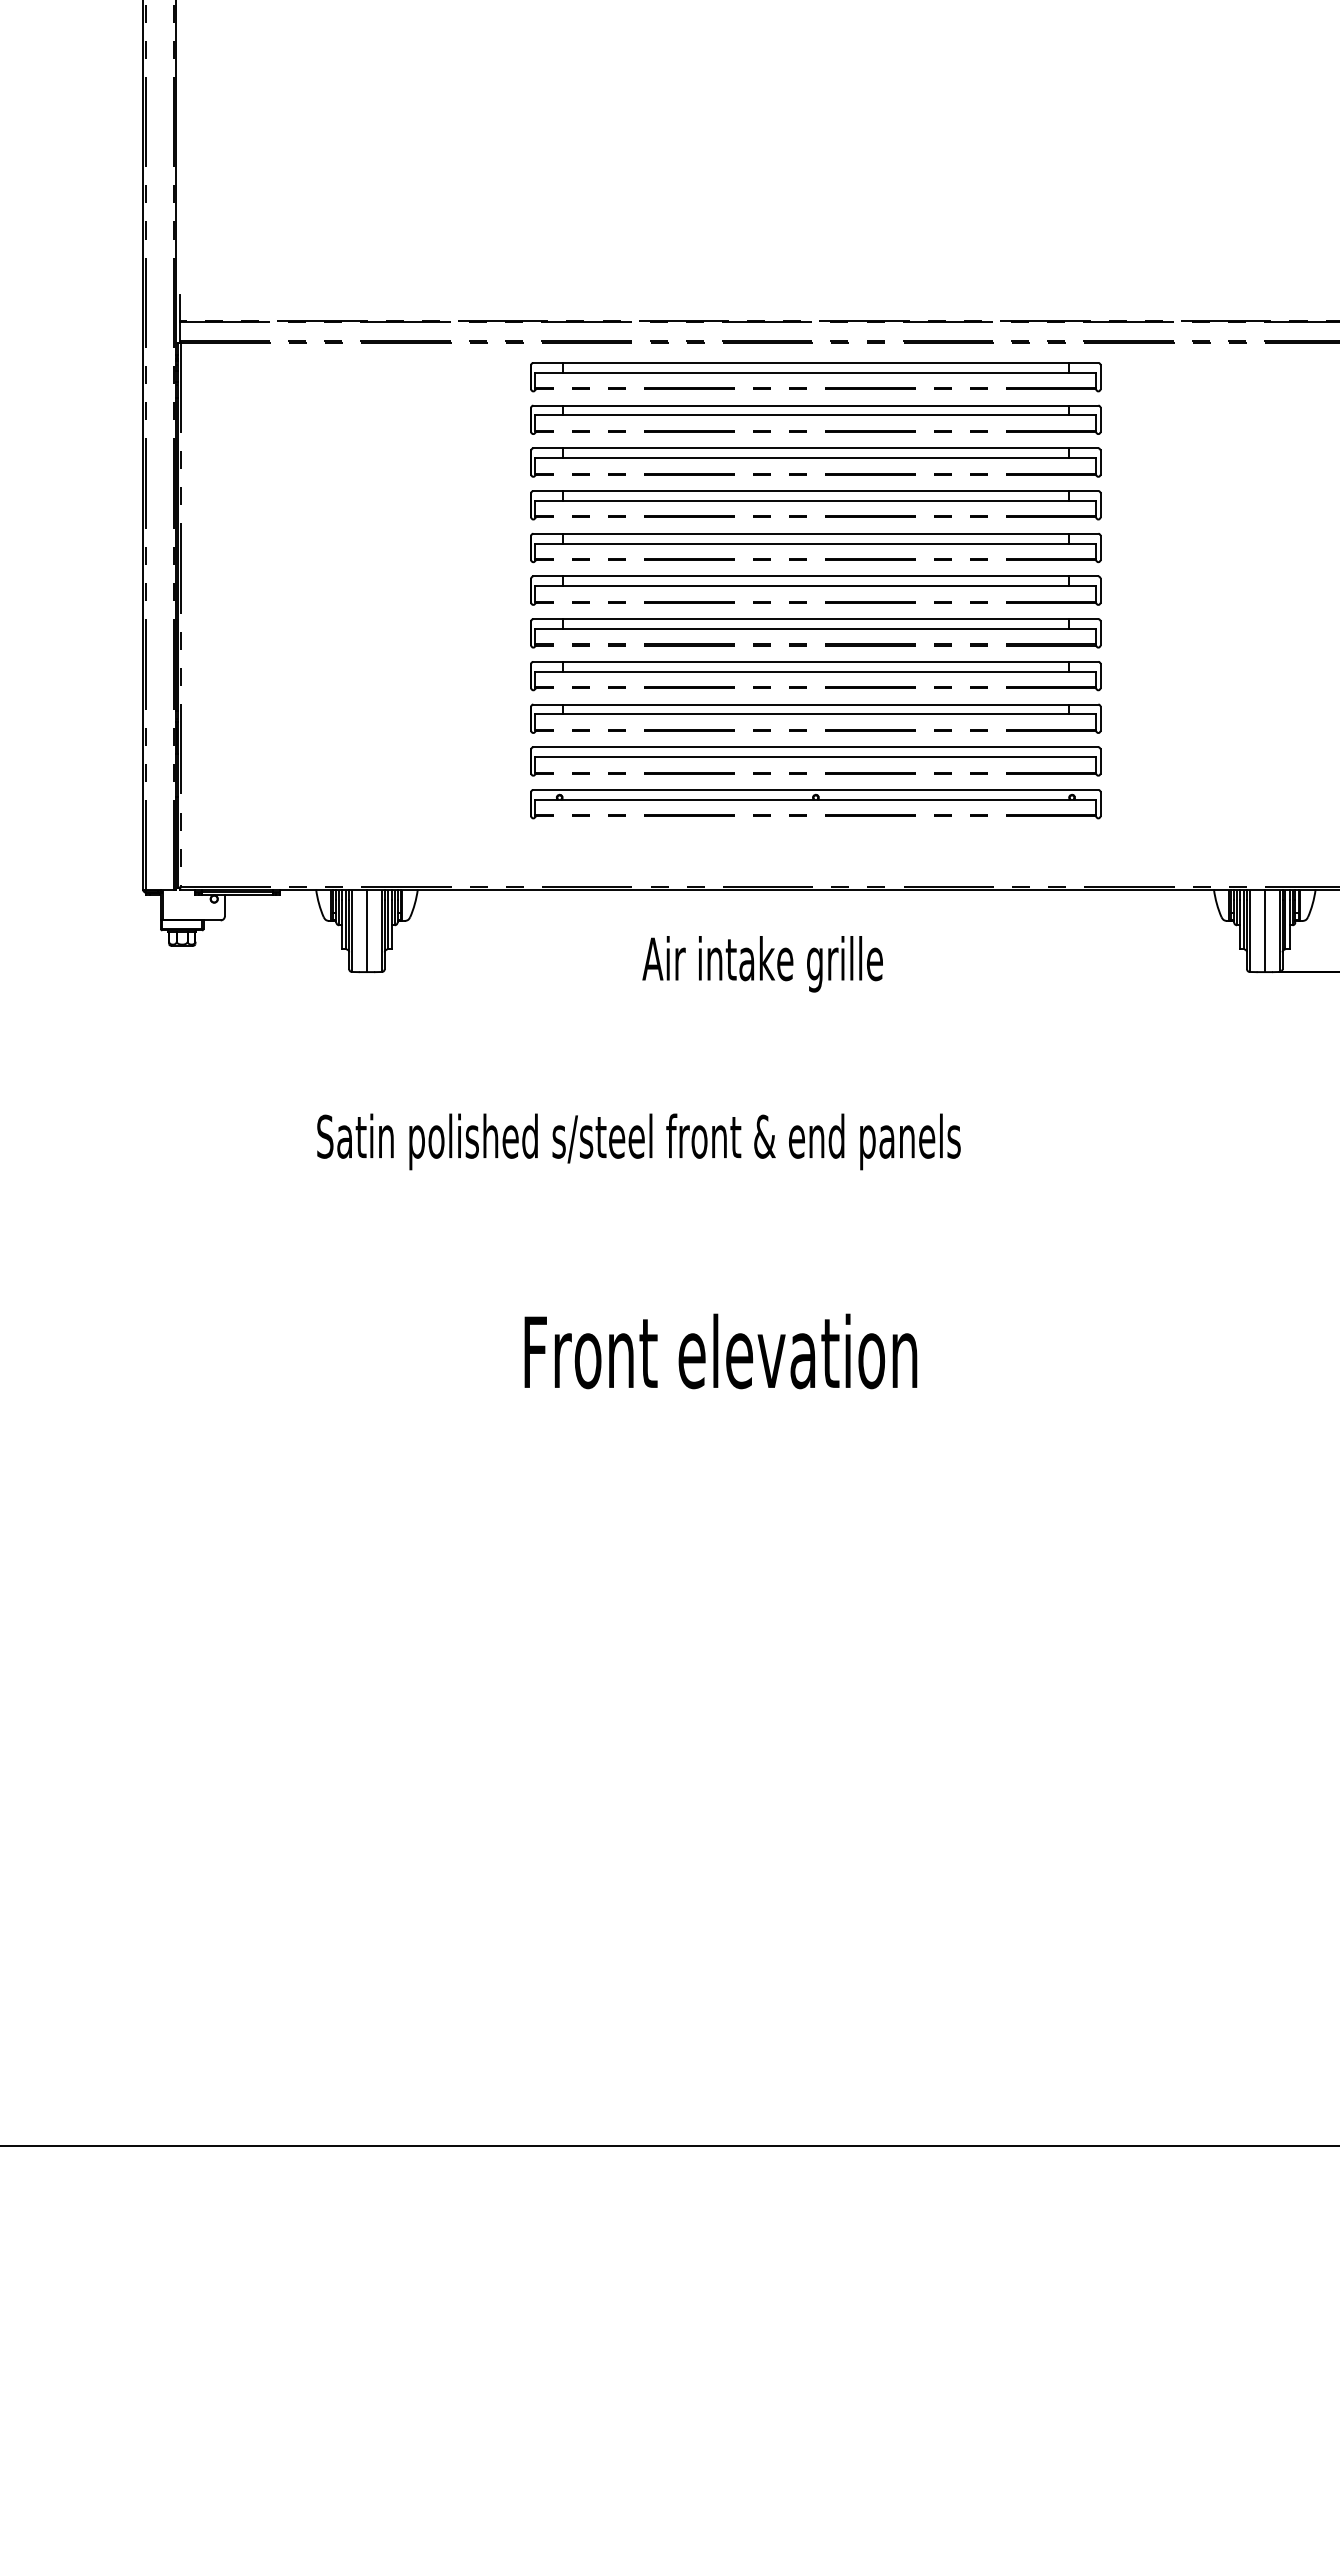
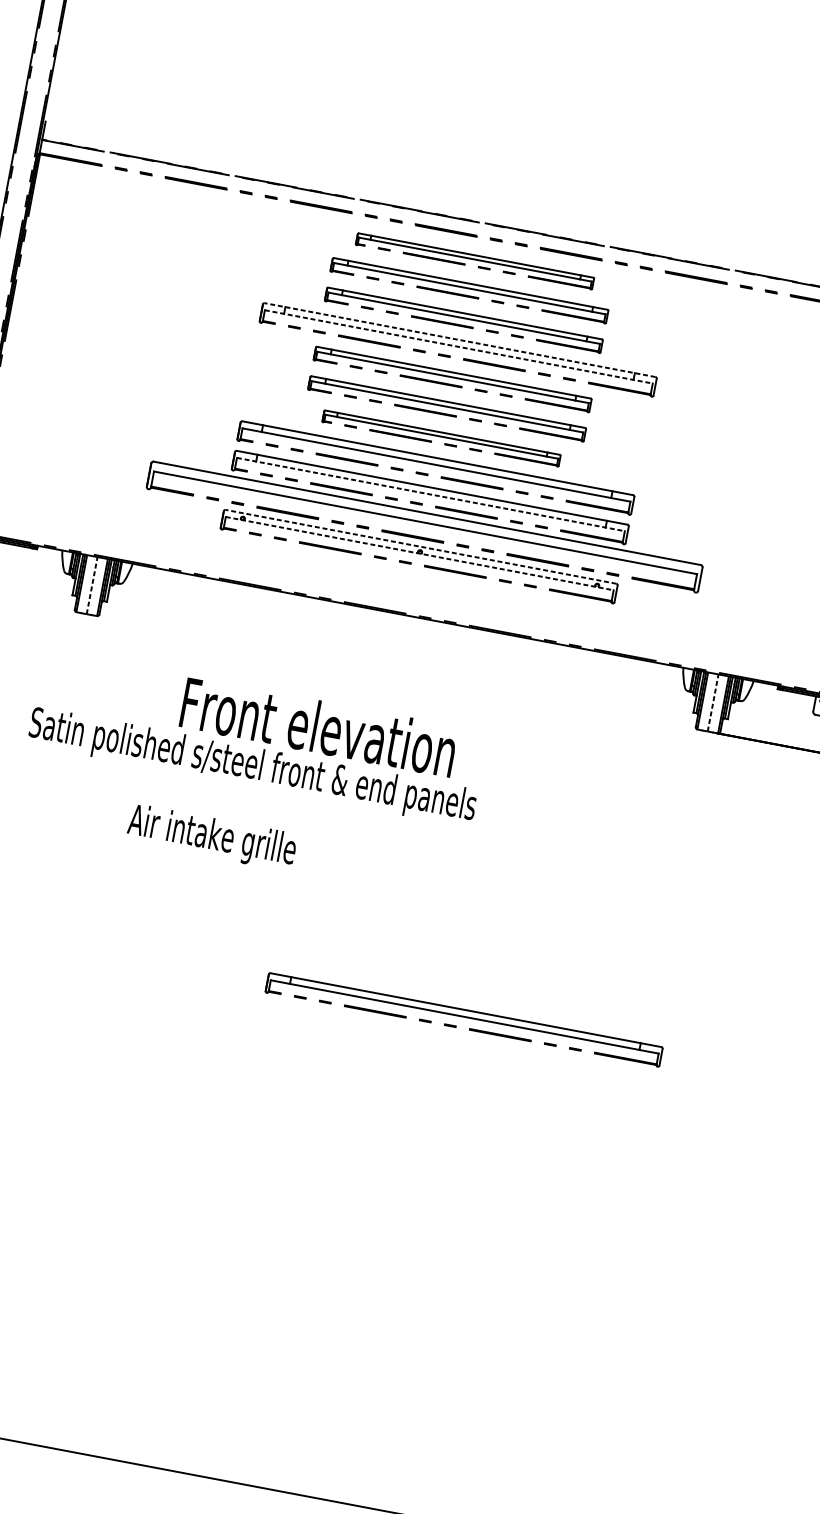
part: (815, 377) -> (474, 261), size x0.6
part: (815, 419) -> (469, 290), size x0.7
part: (815, 462) -> (463, 320), size x0.7
line: (815, 491) -> (459, 340), solid -> dashed
line: (816, 500) -> (459, 346), solid -> dashed
part: (815, 548) -> (452, 379), size x0.7
part: (815, 590) -> (446, 408), size x0.7
part: (815, 633) -> (441, 438), size x0.6
line: (816, 714) -> (431, 494), solid -> dashed
part: (815, 761) -> (424, 527), size x1.4
line: (815, 789) -> (420, 546), solid -> dashed
line: (816, 799) -> (420, 553), solid -> dashed
line: (366, 930) -> (91, 585), solid -> dashed
line: (1264, 930) -> (712, 702), solid -> dashed
text: (762, 964) -> (211, 837), moved
text: (720, 1351) -> (318, 727), moved
part: (1000, 1439) -> (463, 1020), added

